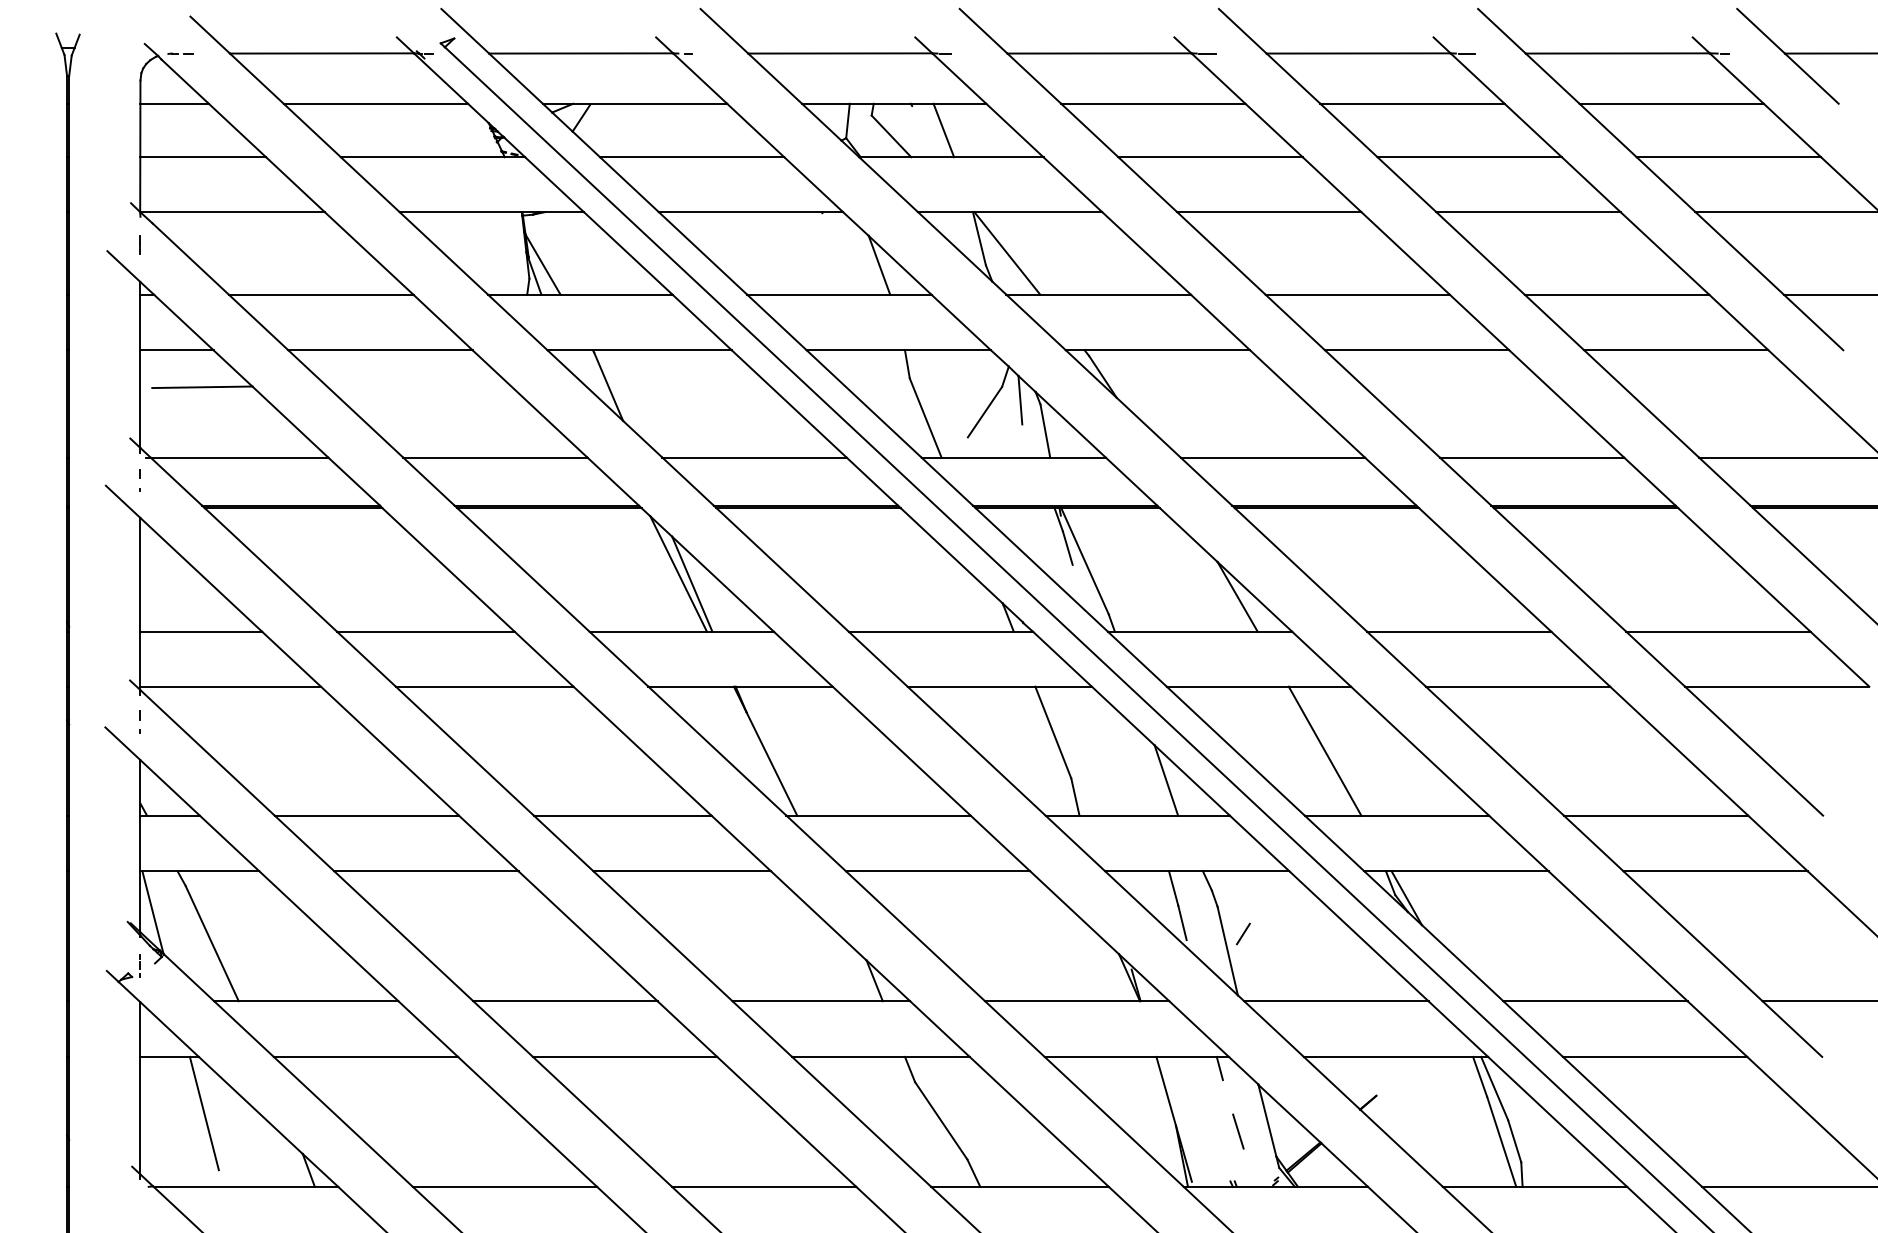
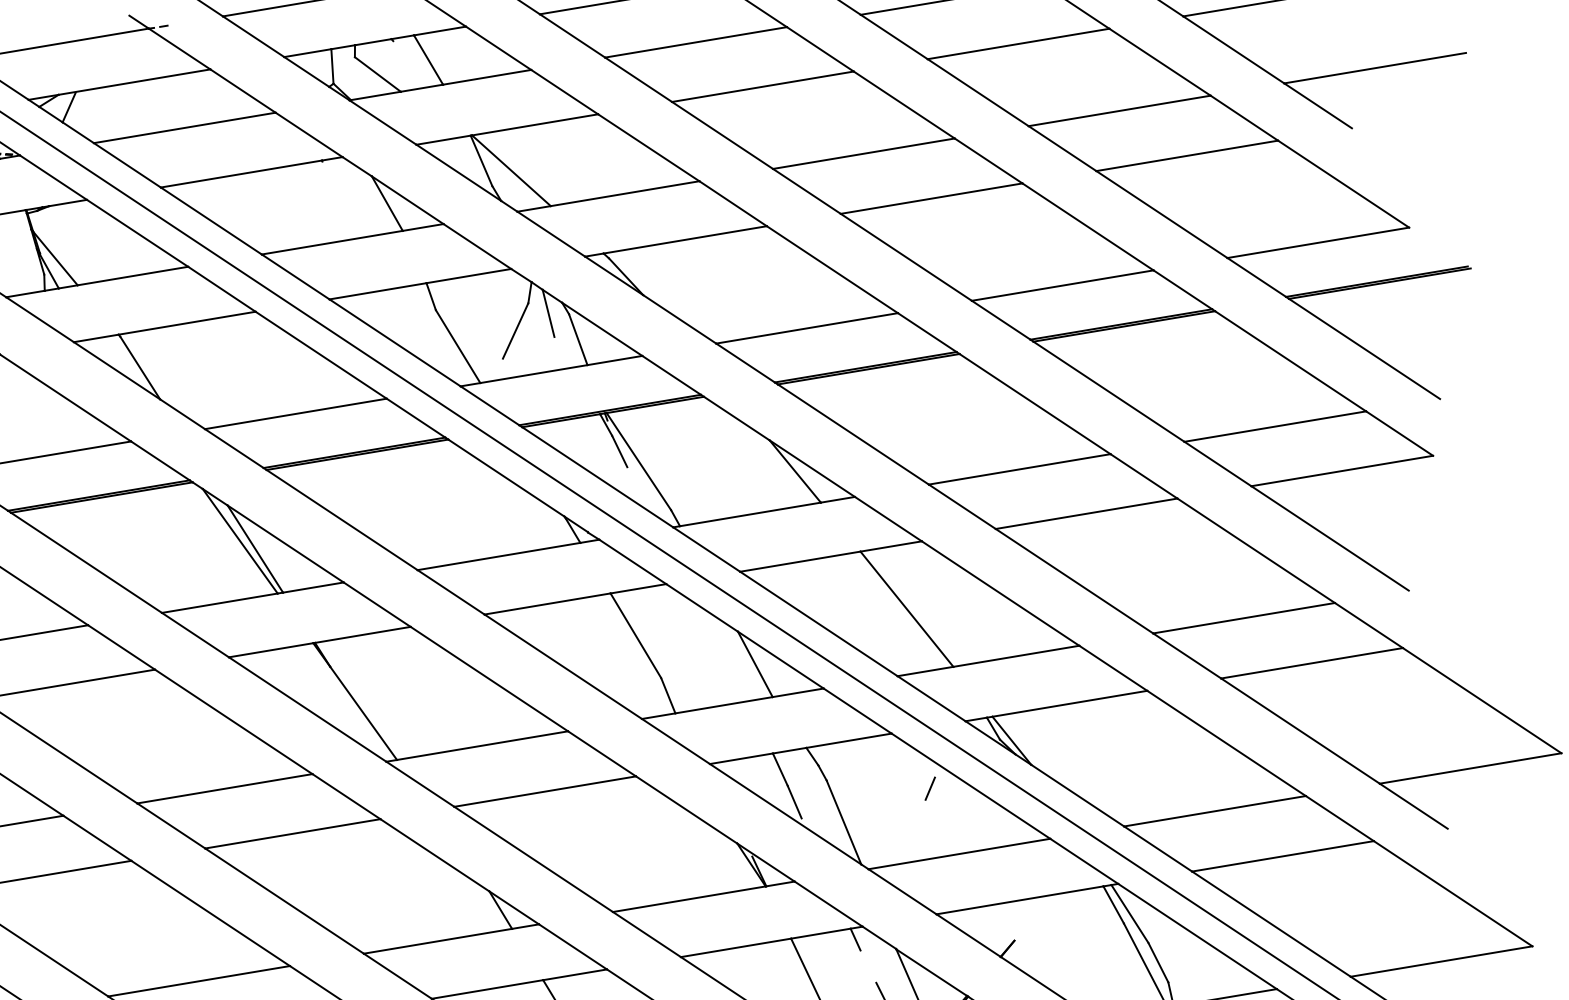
line: (1243, 933) -> (930, 788), moved

